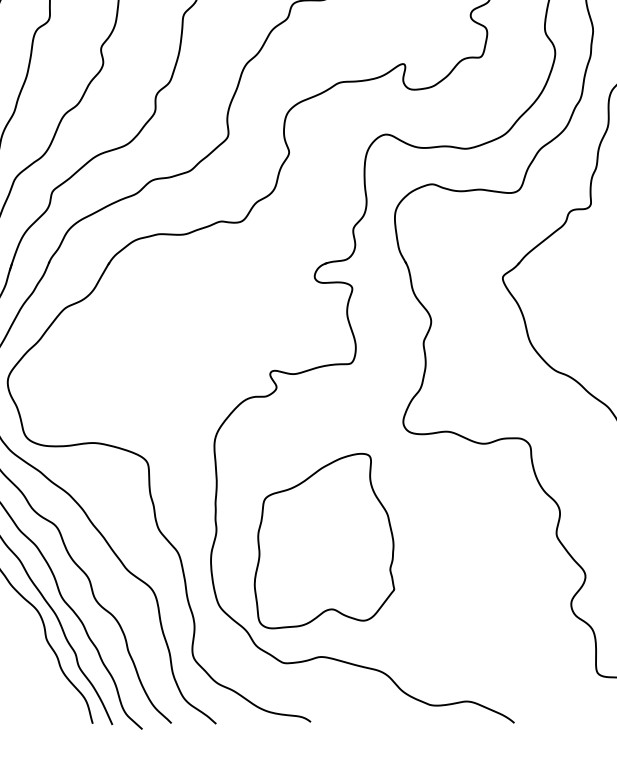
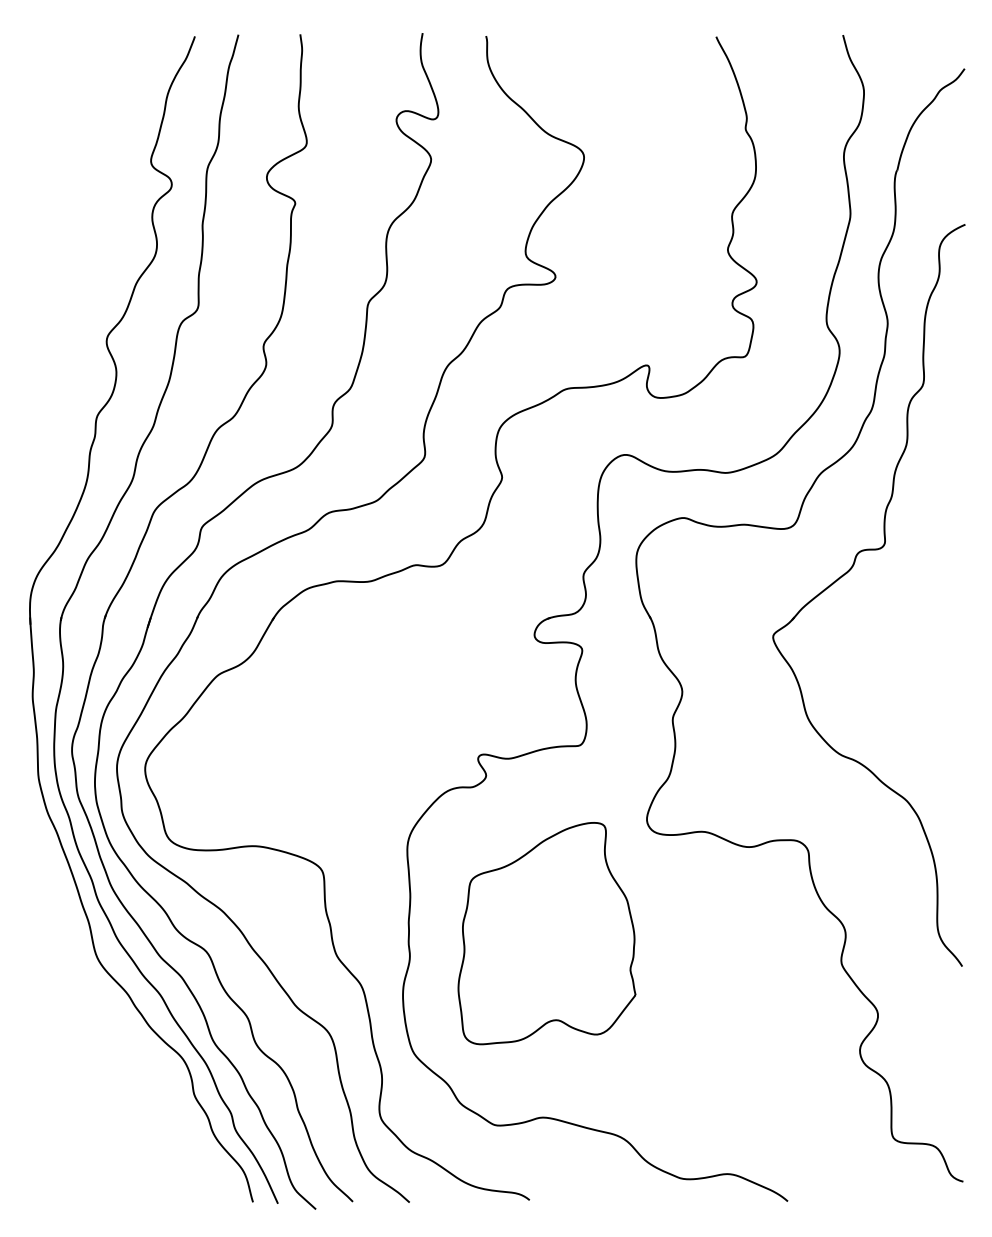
part: (324, 541) -> (546, 933), moved

